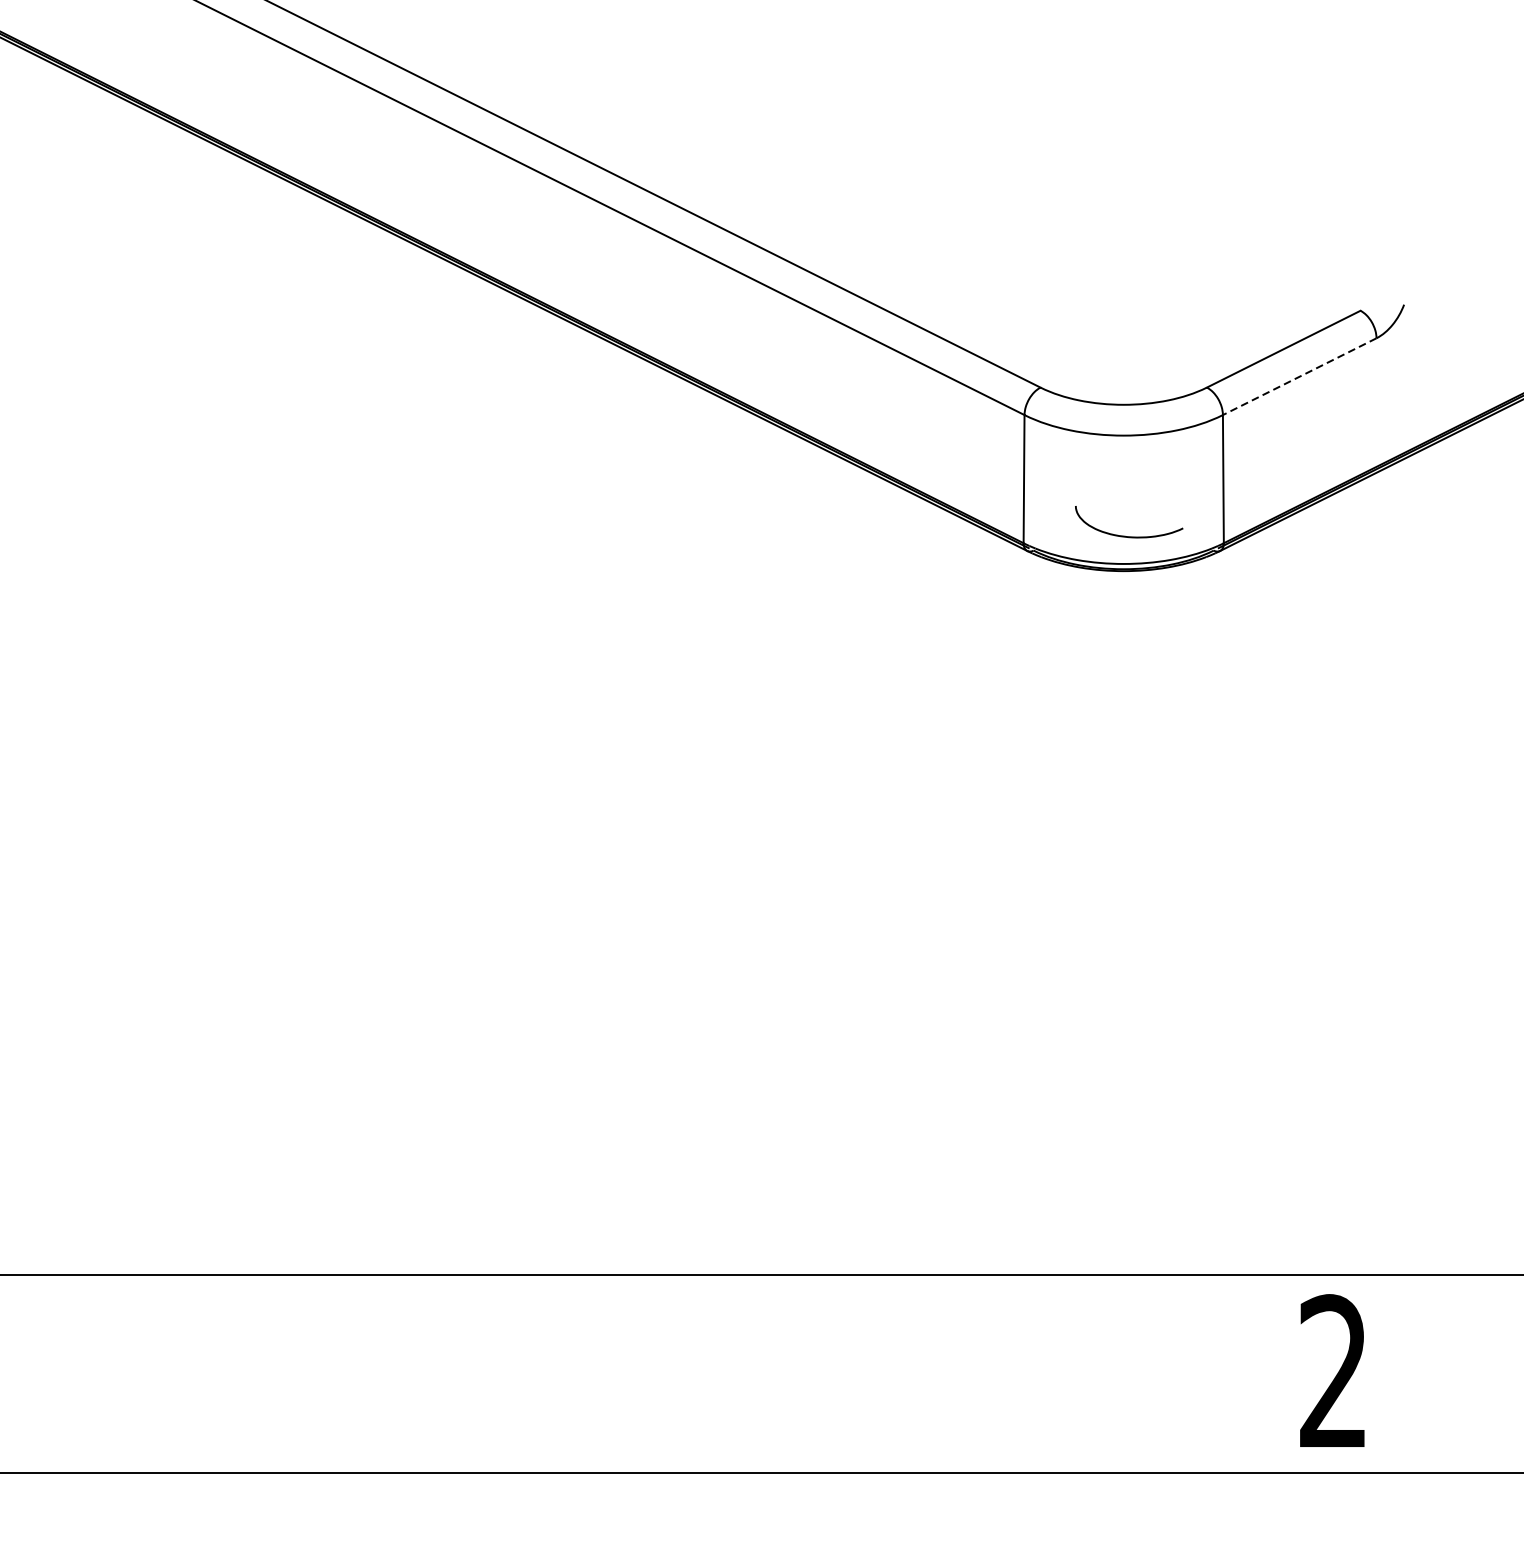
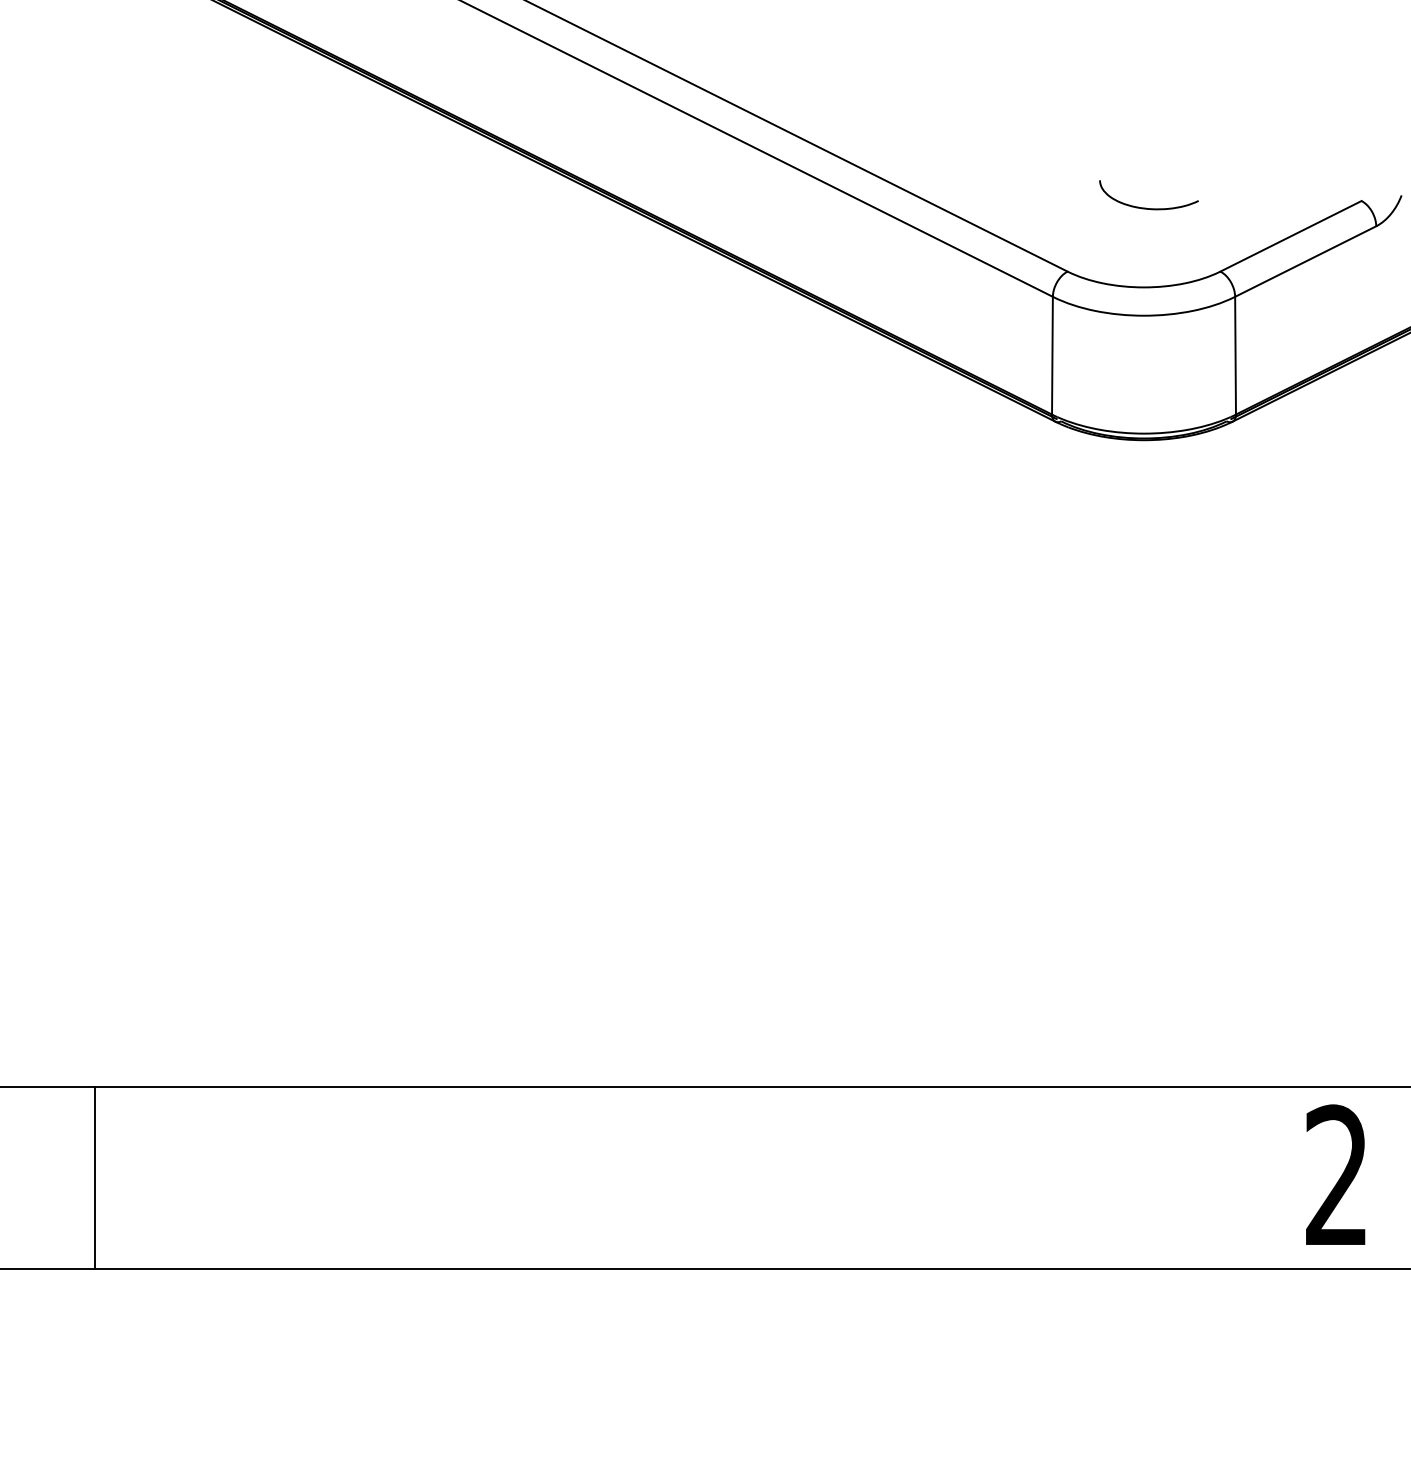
line: (1299, 376) -> (1305, 261), dashed -> solid
curve: (1126, 535) -> (1146, 207), moved

